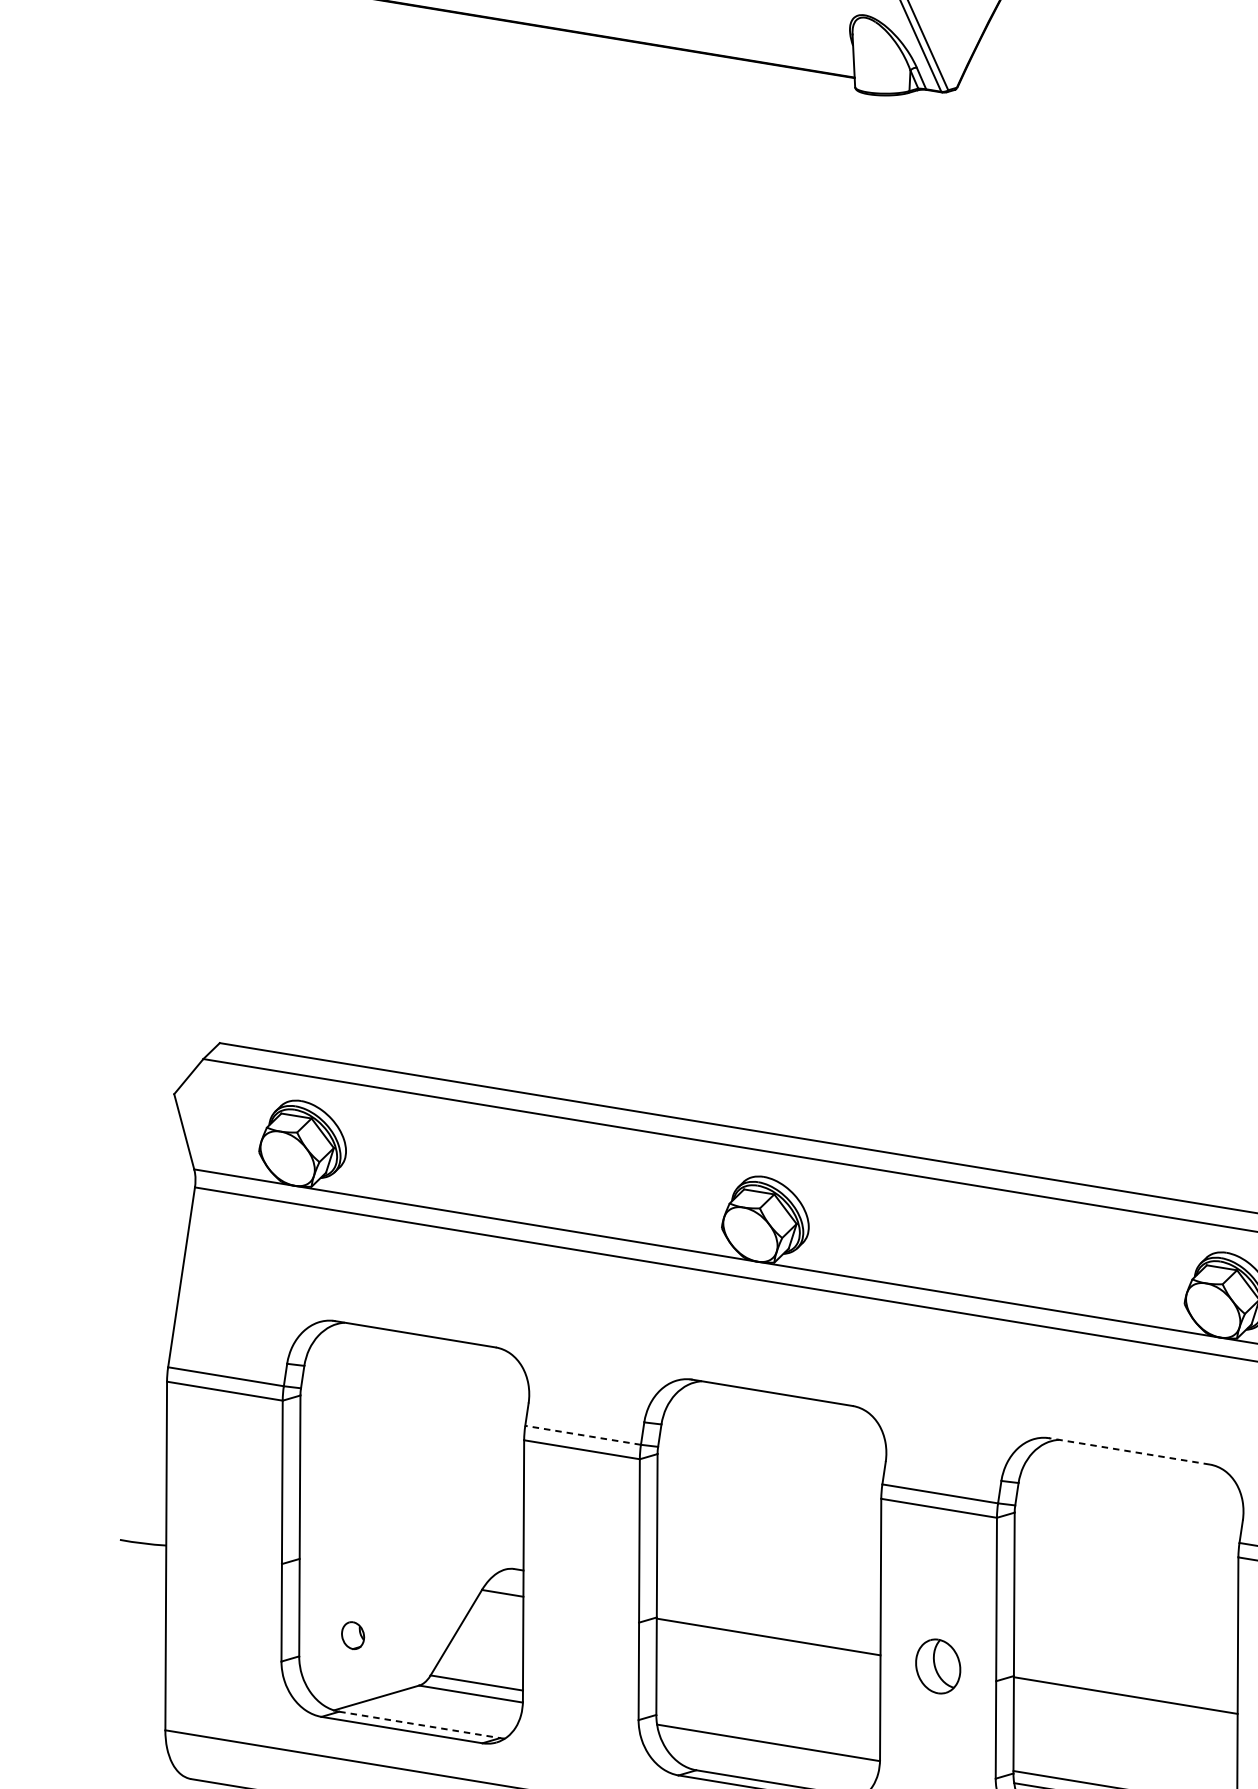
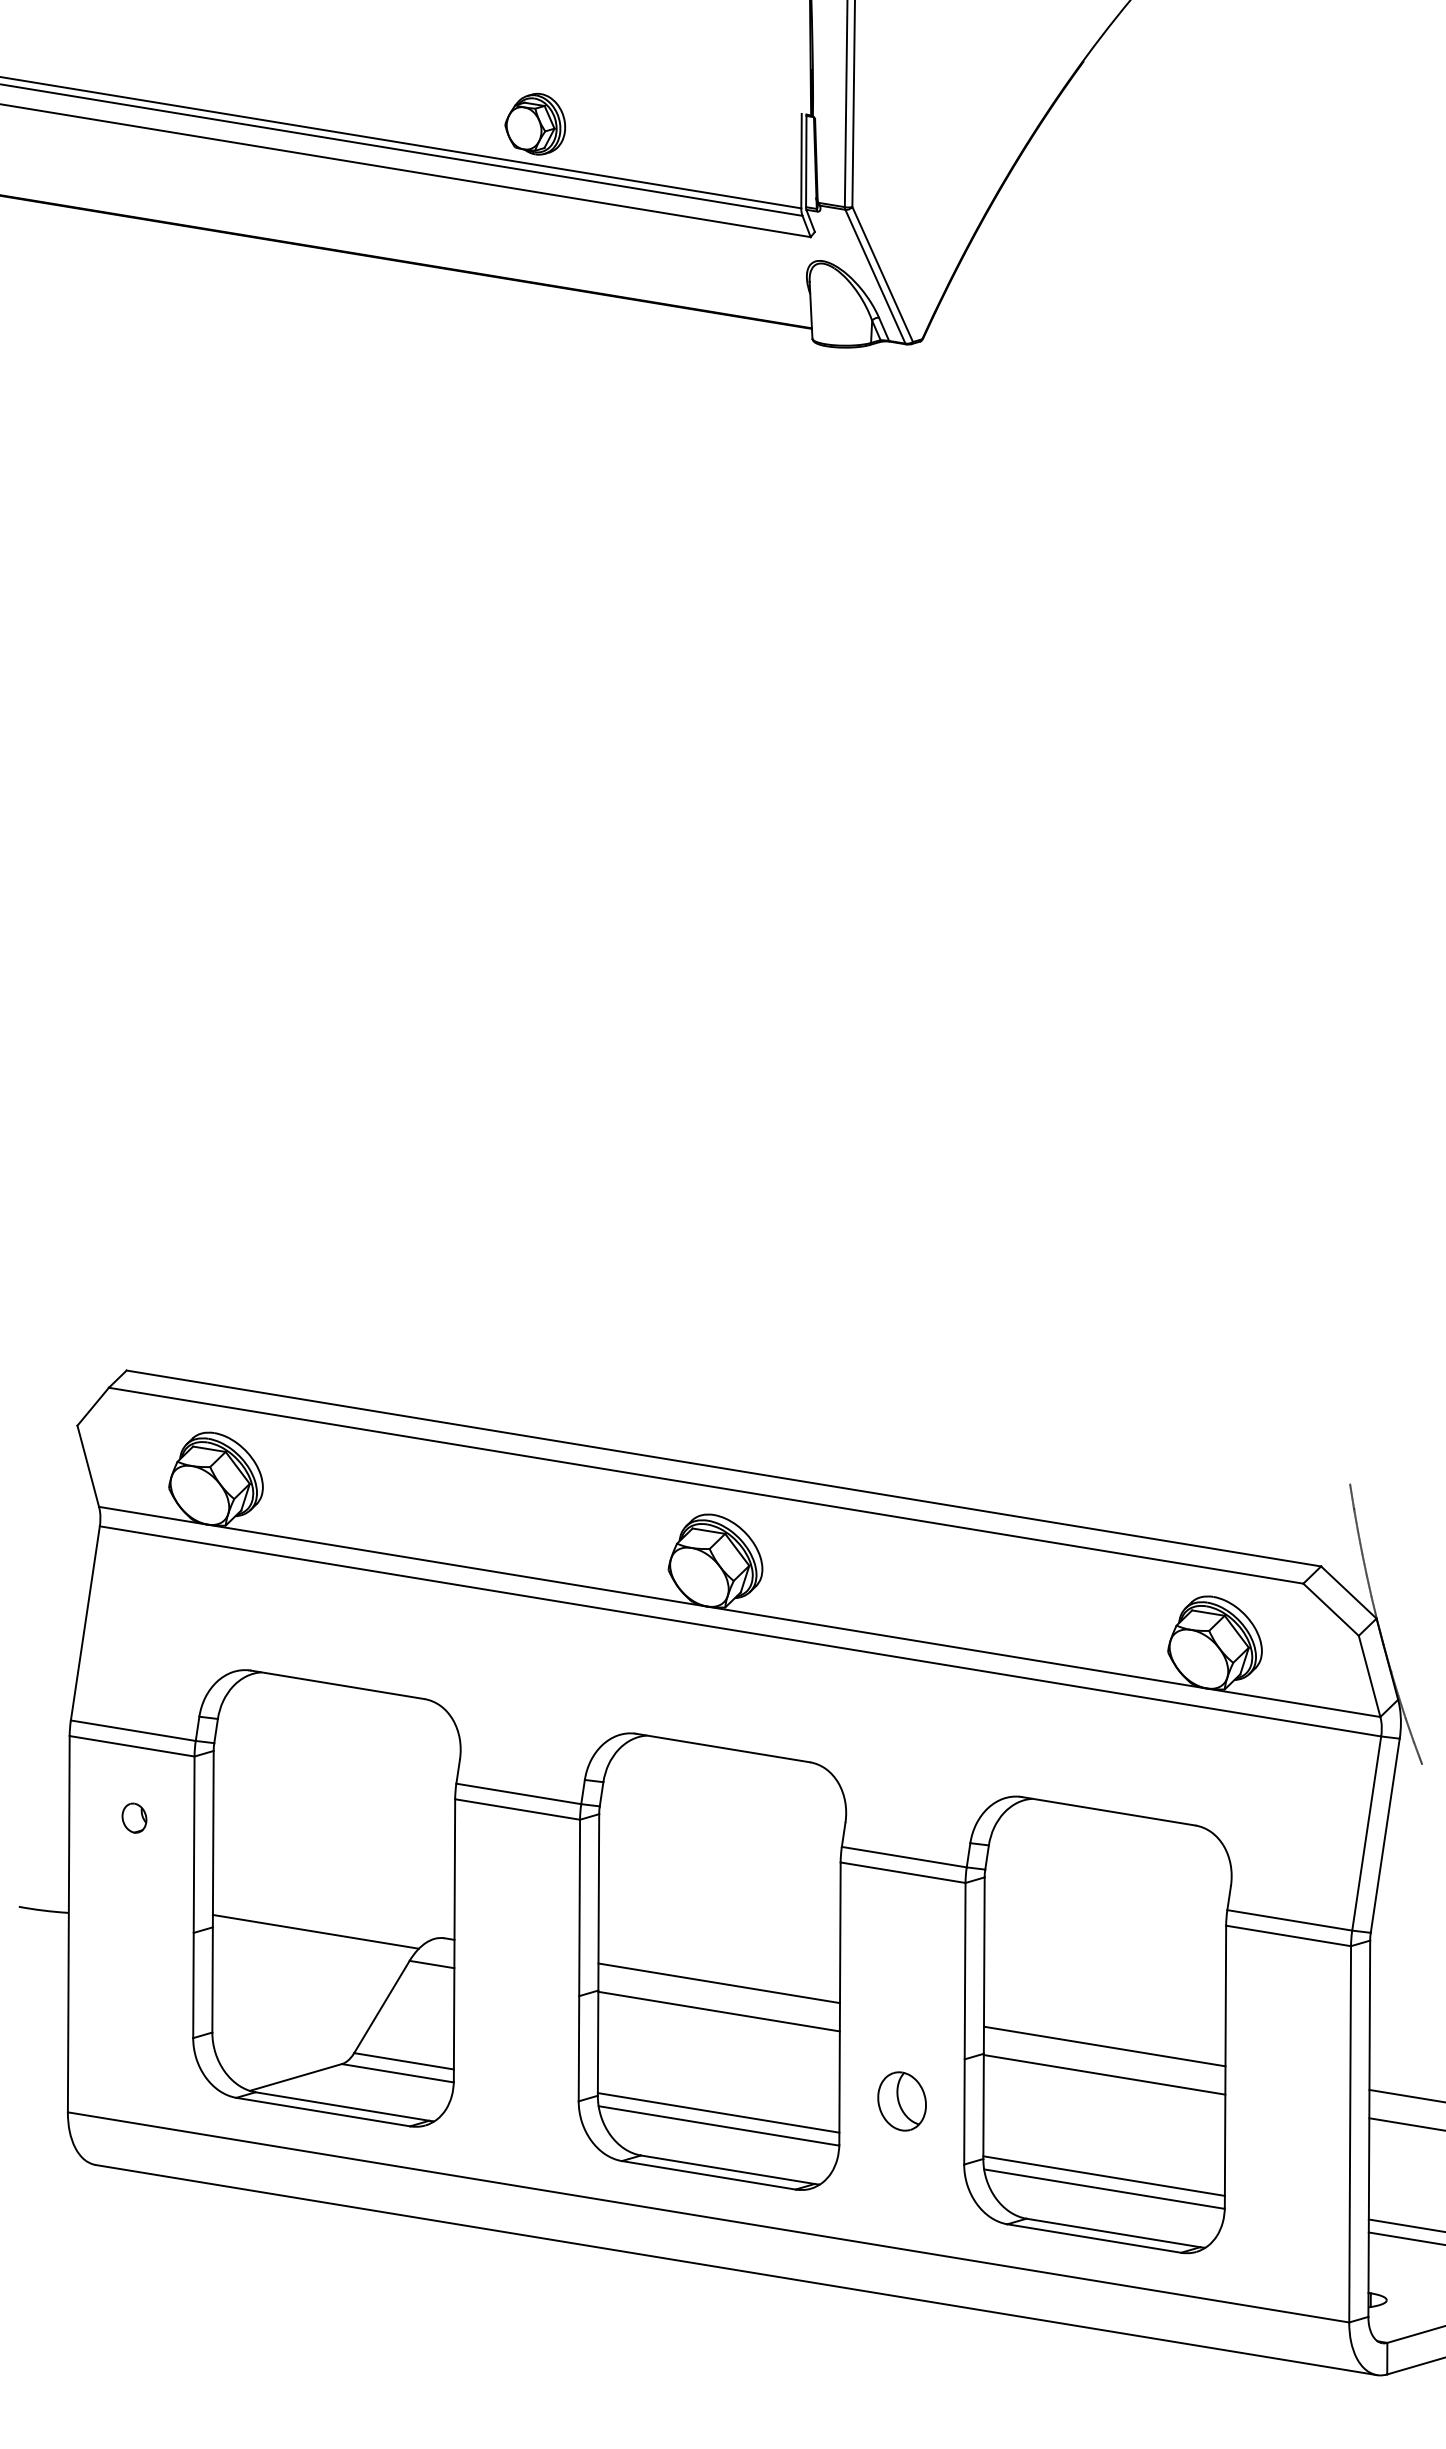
line: (582, 1434) -> (518, 1793), dashed -> solid
line: (1129, 1451) -> (1108, 1811), dashed -> solid
line: (394, 1562) -> (315, 1931), added
line: (769, 1610) -> (719, 1983), added
part: (353, 1635) -> (134, 1817), moved
part: (937, 1666) -> (901, 2101), moved
line: (1125, 1669) -> (1104, 2046), added
line: (419, 1724) -> (342, 2106), dashed -> solid
line: (768, 1730) -> (718, 2112), added

